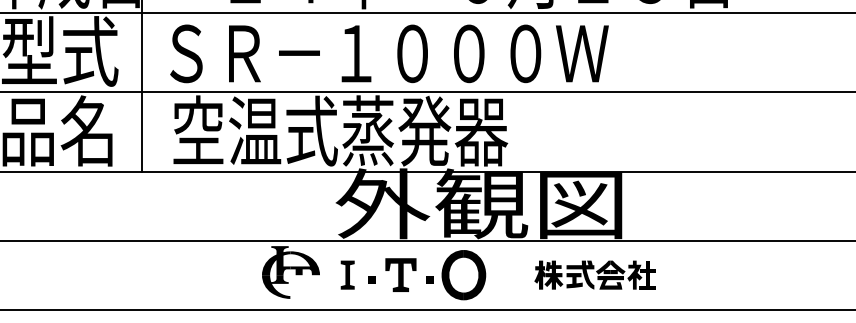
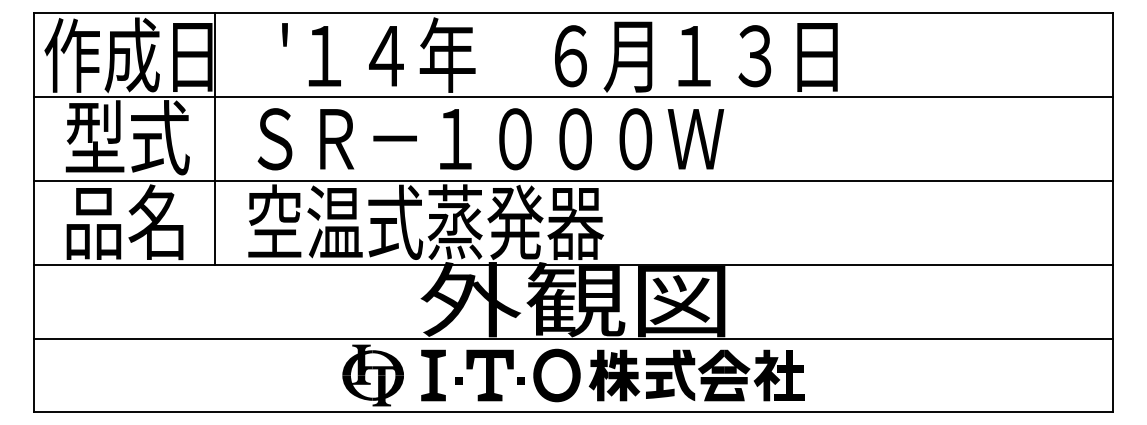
text: (389, 54) -> (490, 139), moved
part: (347, 275) -> (433, 375), size x1.67
part: (400, 275) -> (489, 375), size x1.43
part: (595, 275) -> (696, 375), size x1.67
fill: (305, 289) -> (388, 390), added

